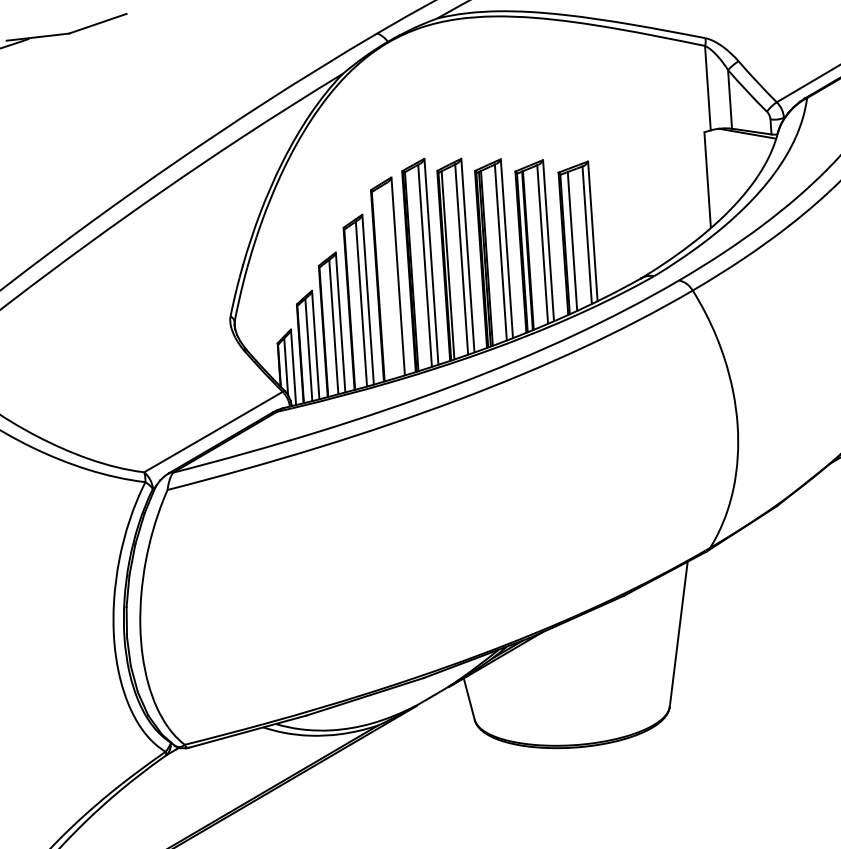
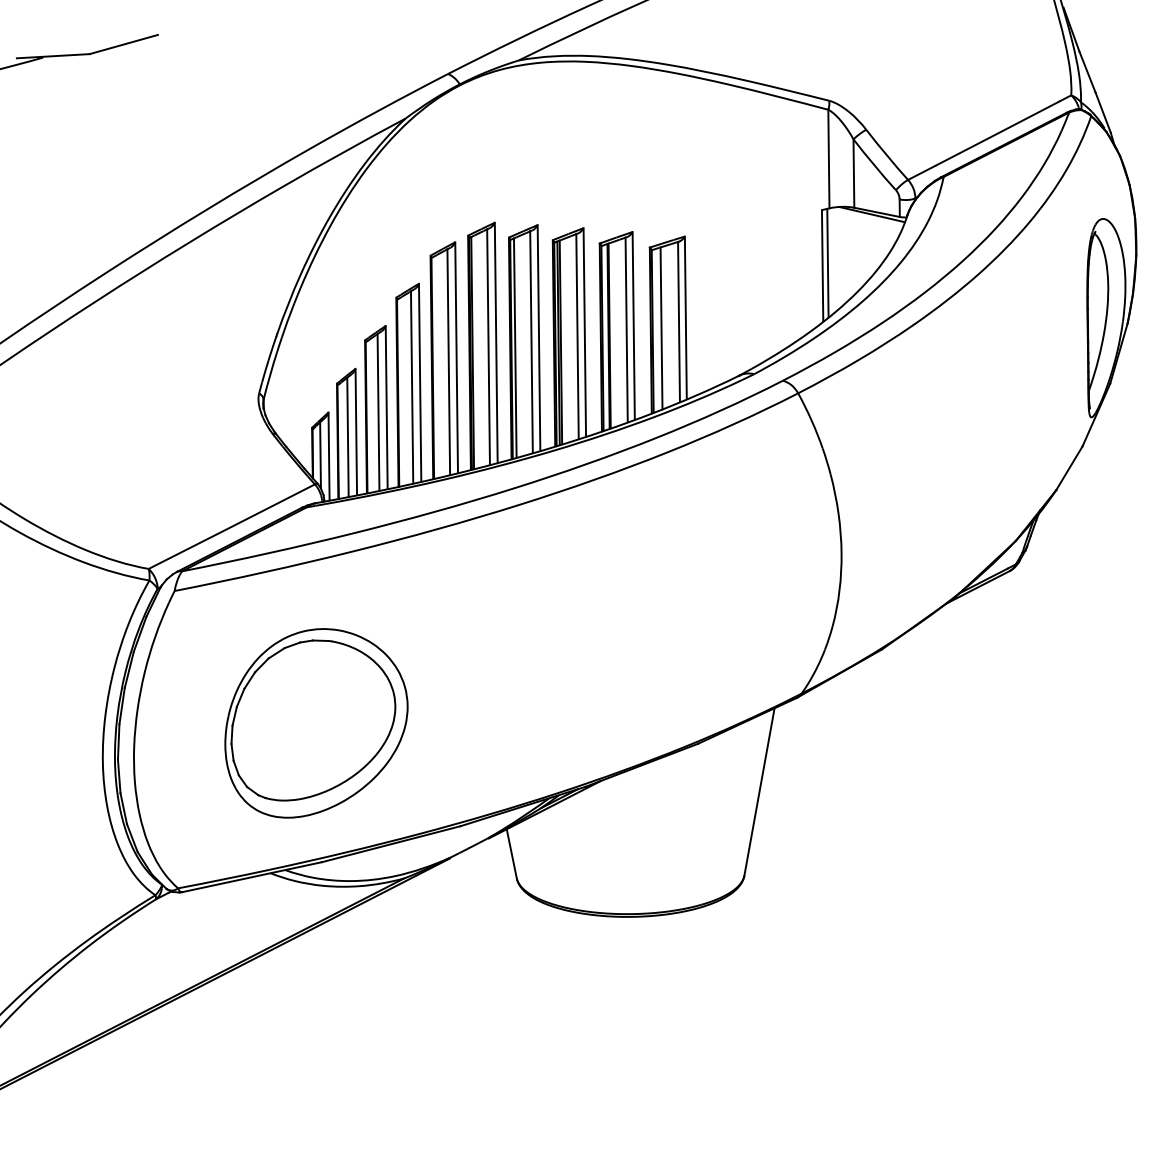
line: (711, 177) -> (827, 263), added
line: (391, 280) -> (448, 361), added
part: (295, 596) -> (316, 723), added

